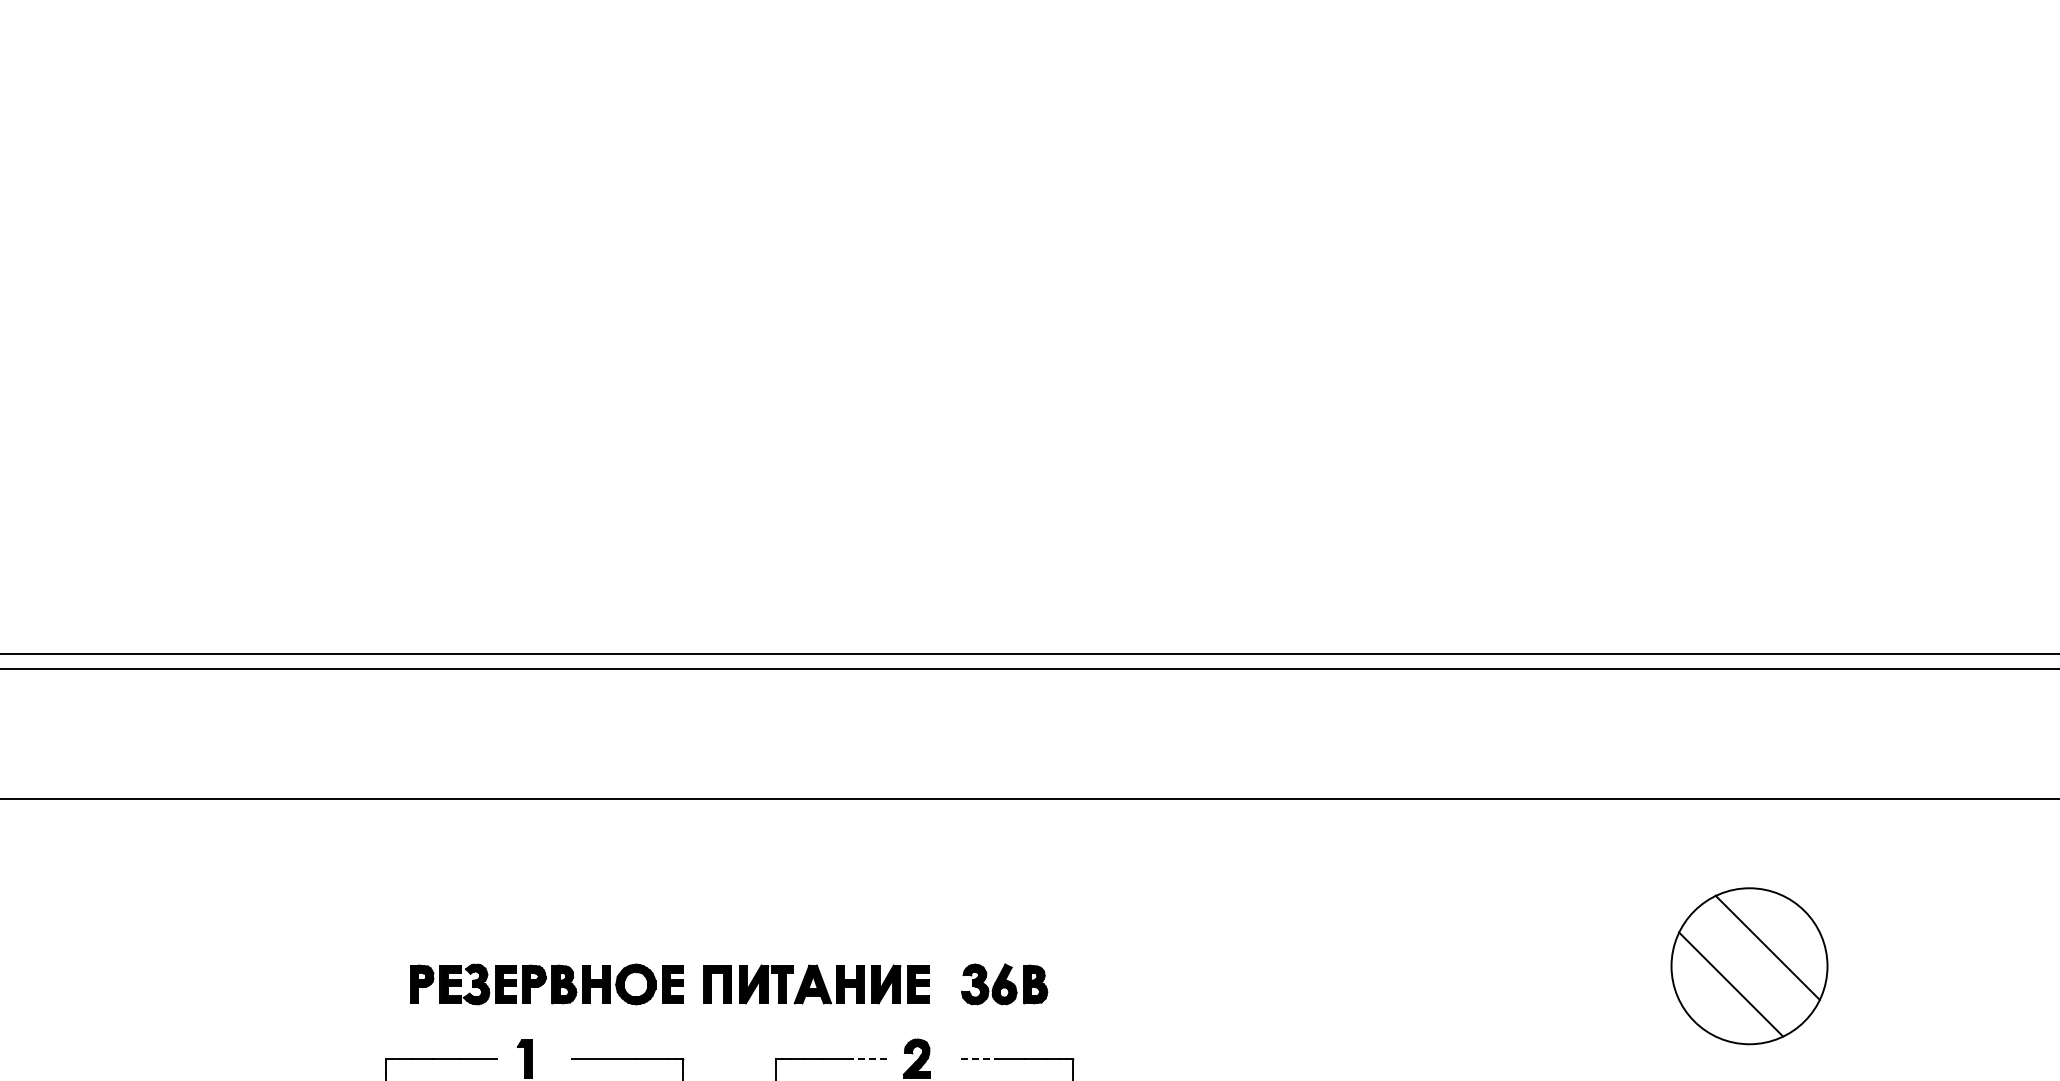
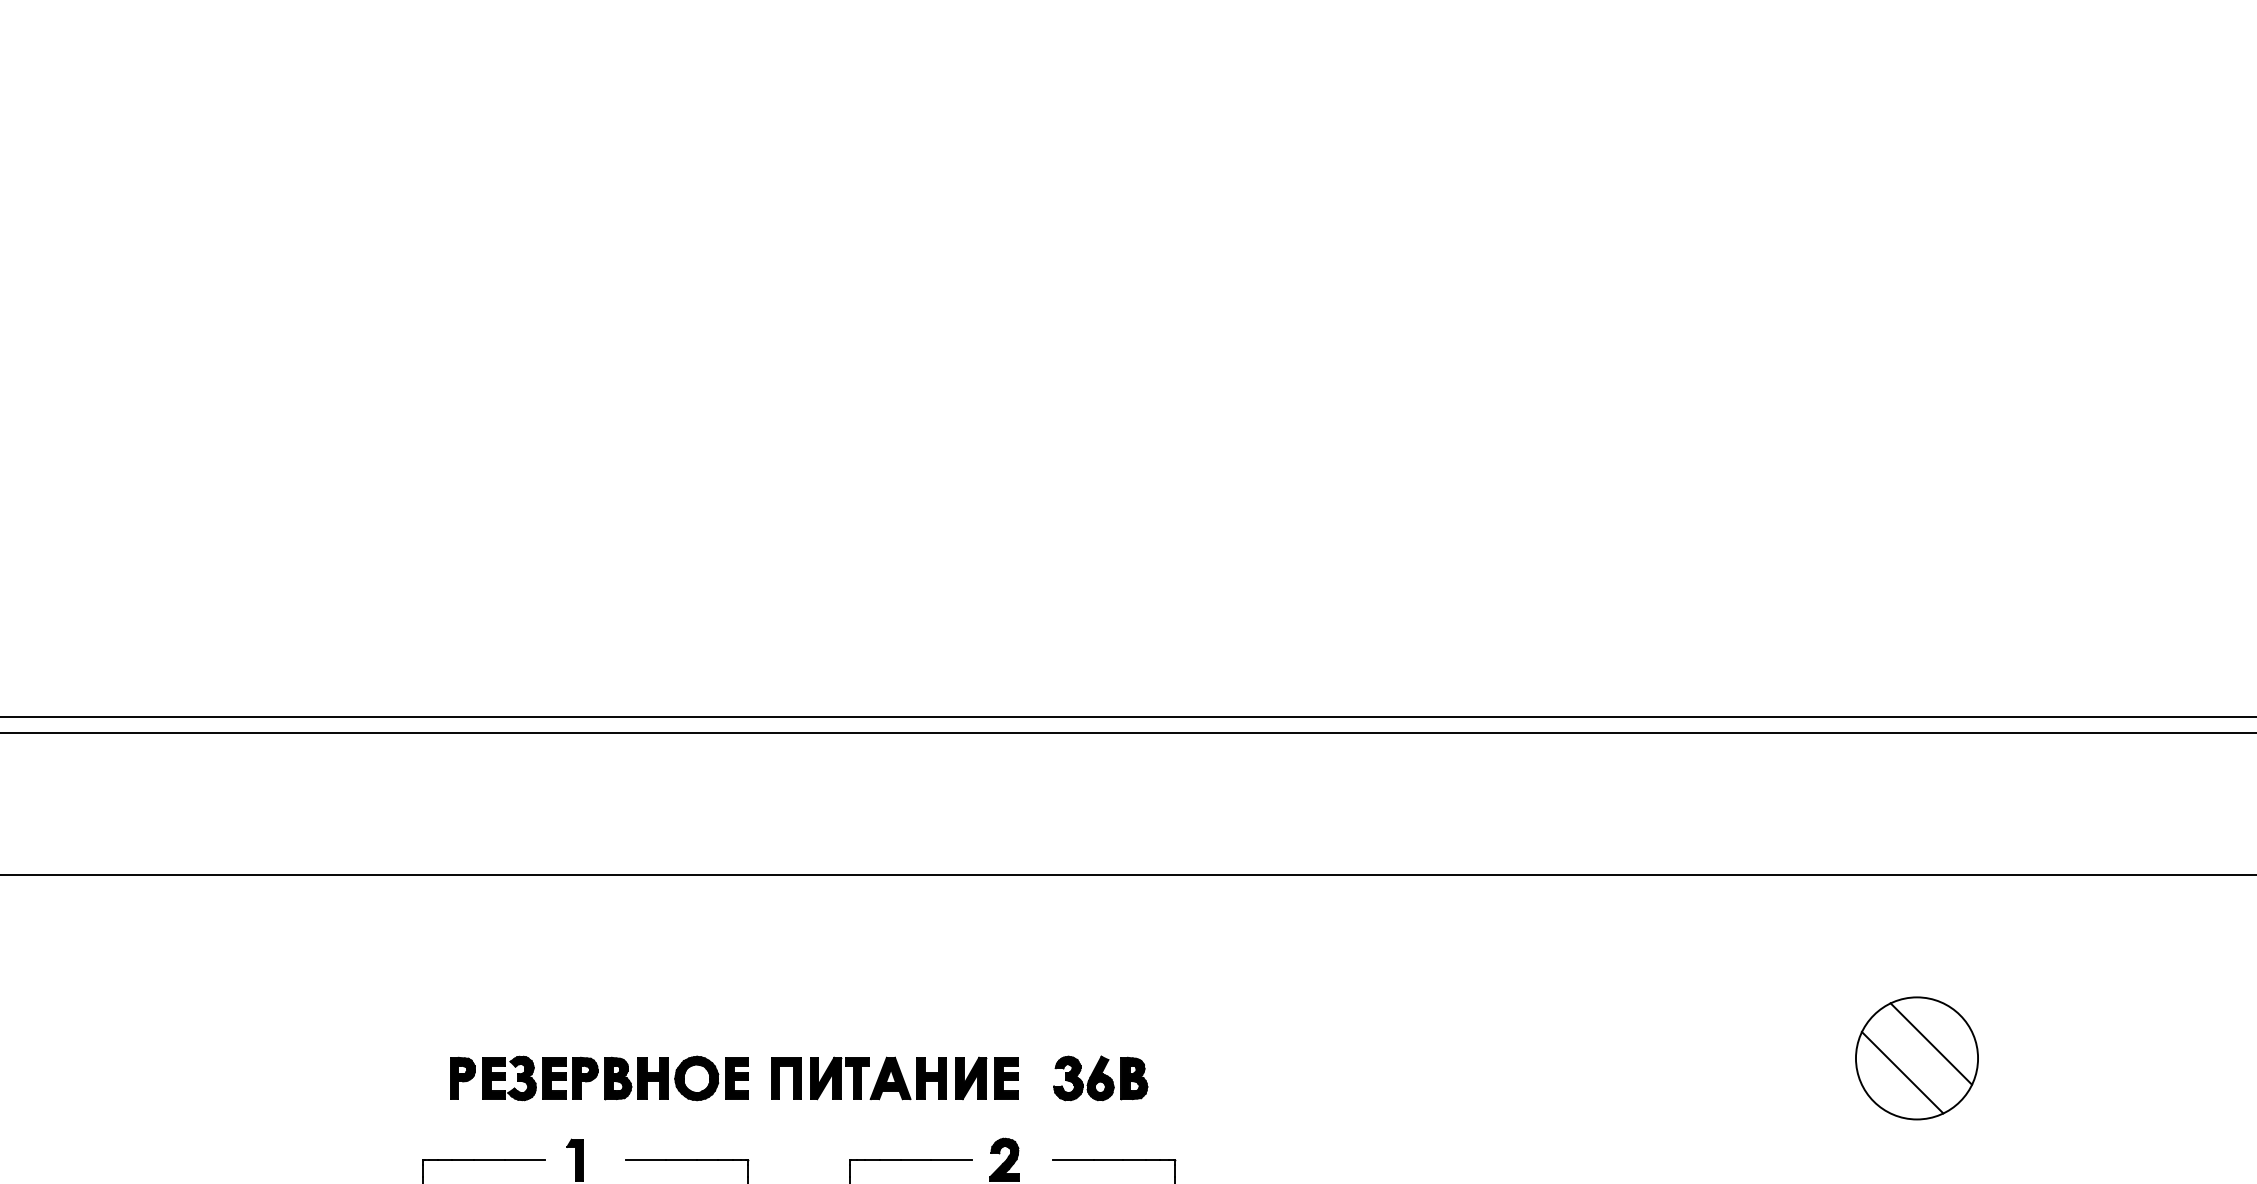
part: (1749, 965) -> (1916, 1057), size x0.71
line: (868, 1058) -> (951, 1159), dashed -> solid
line: (979, 1058) -> (1073, 1159), dashed -> solid

